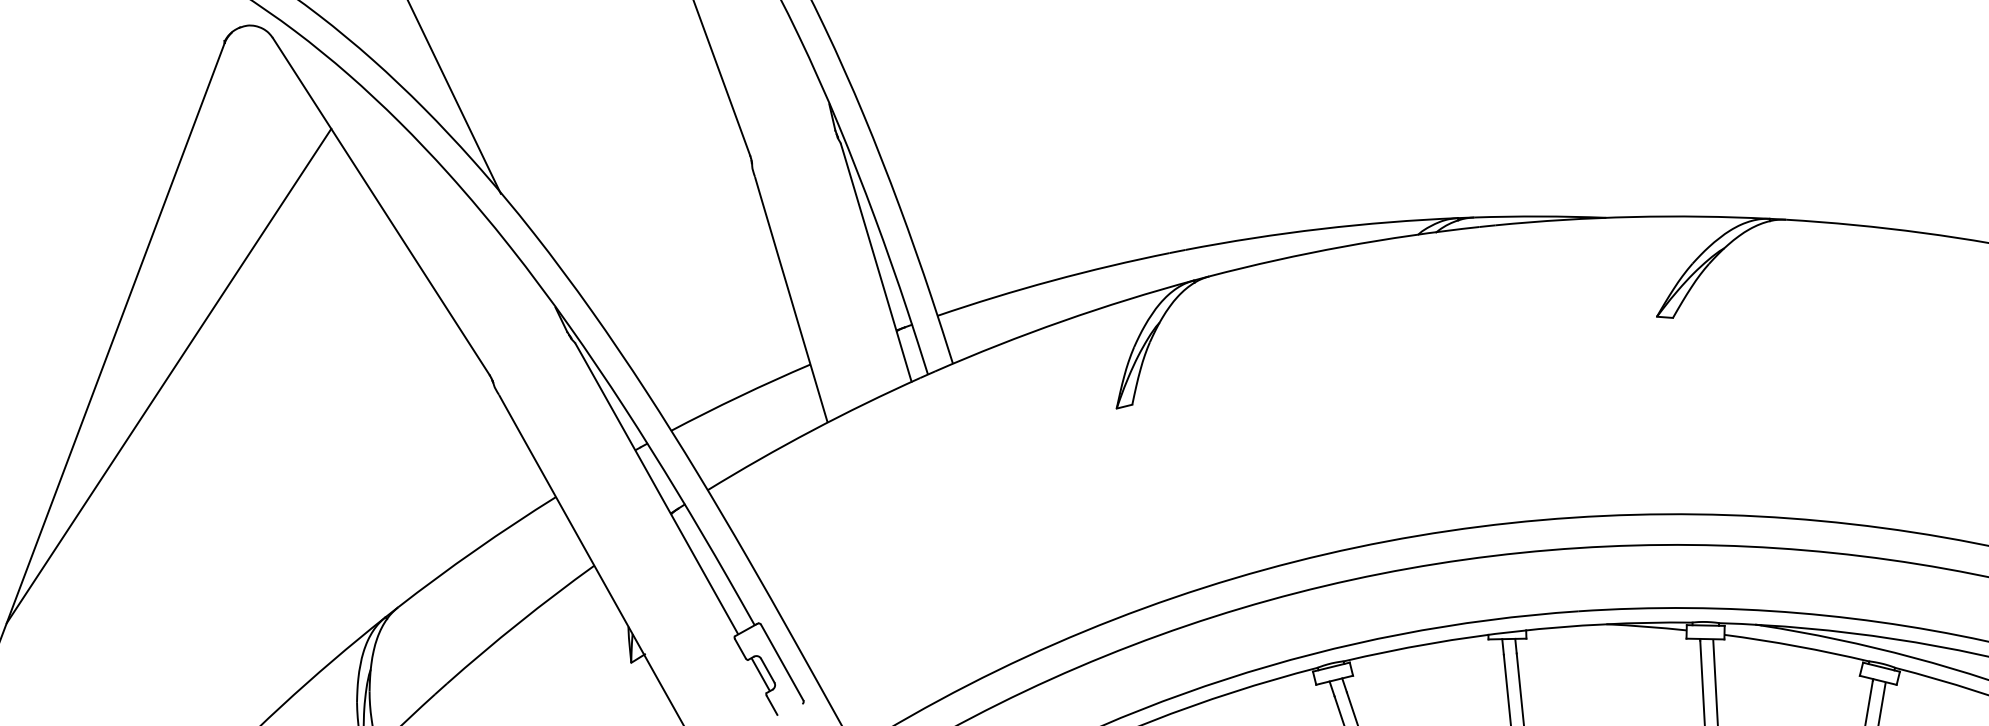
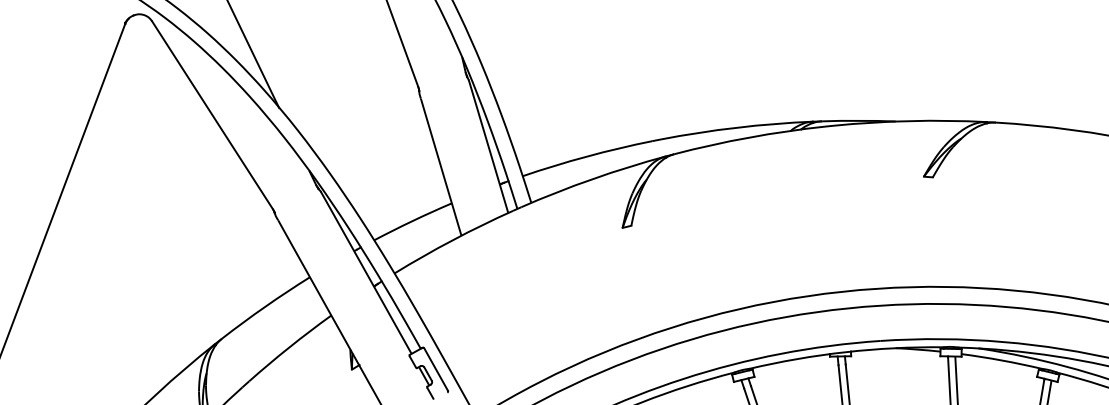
line: (167, 375) -> (93, 209), removed

